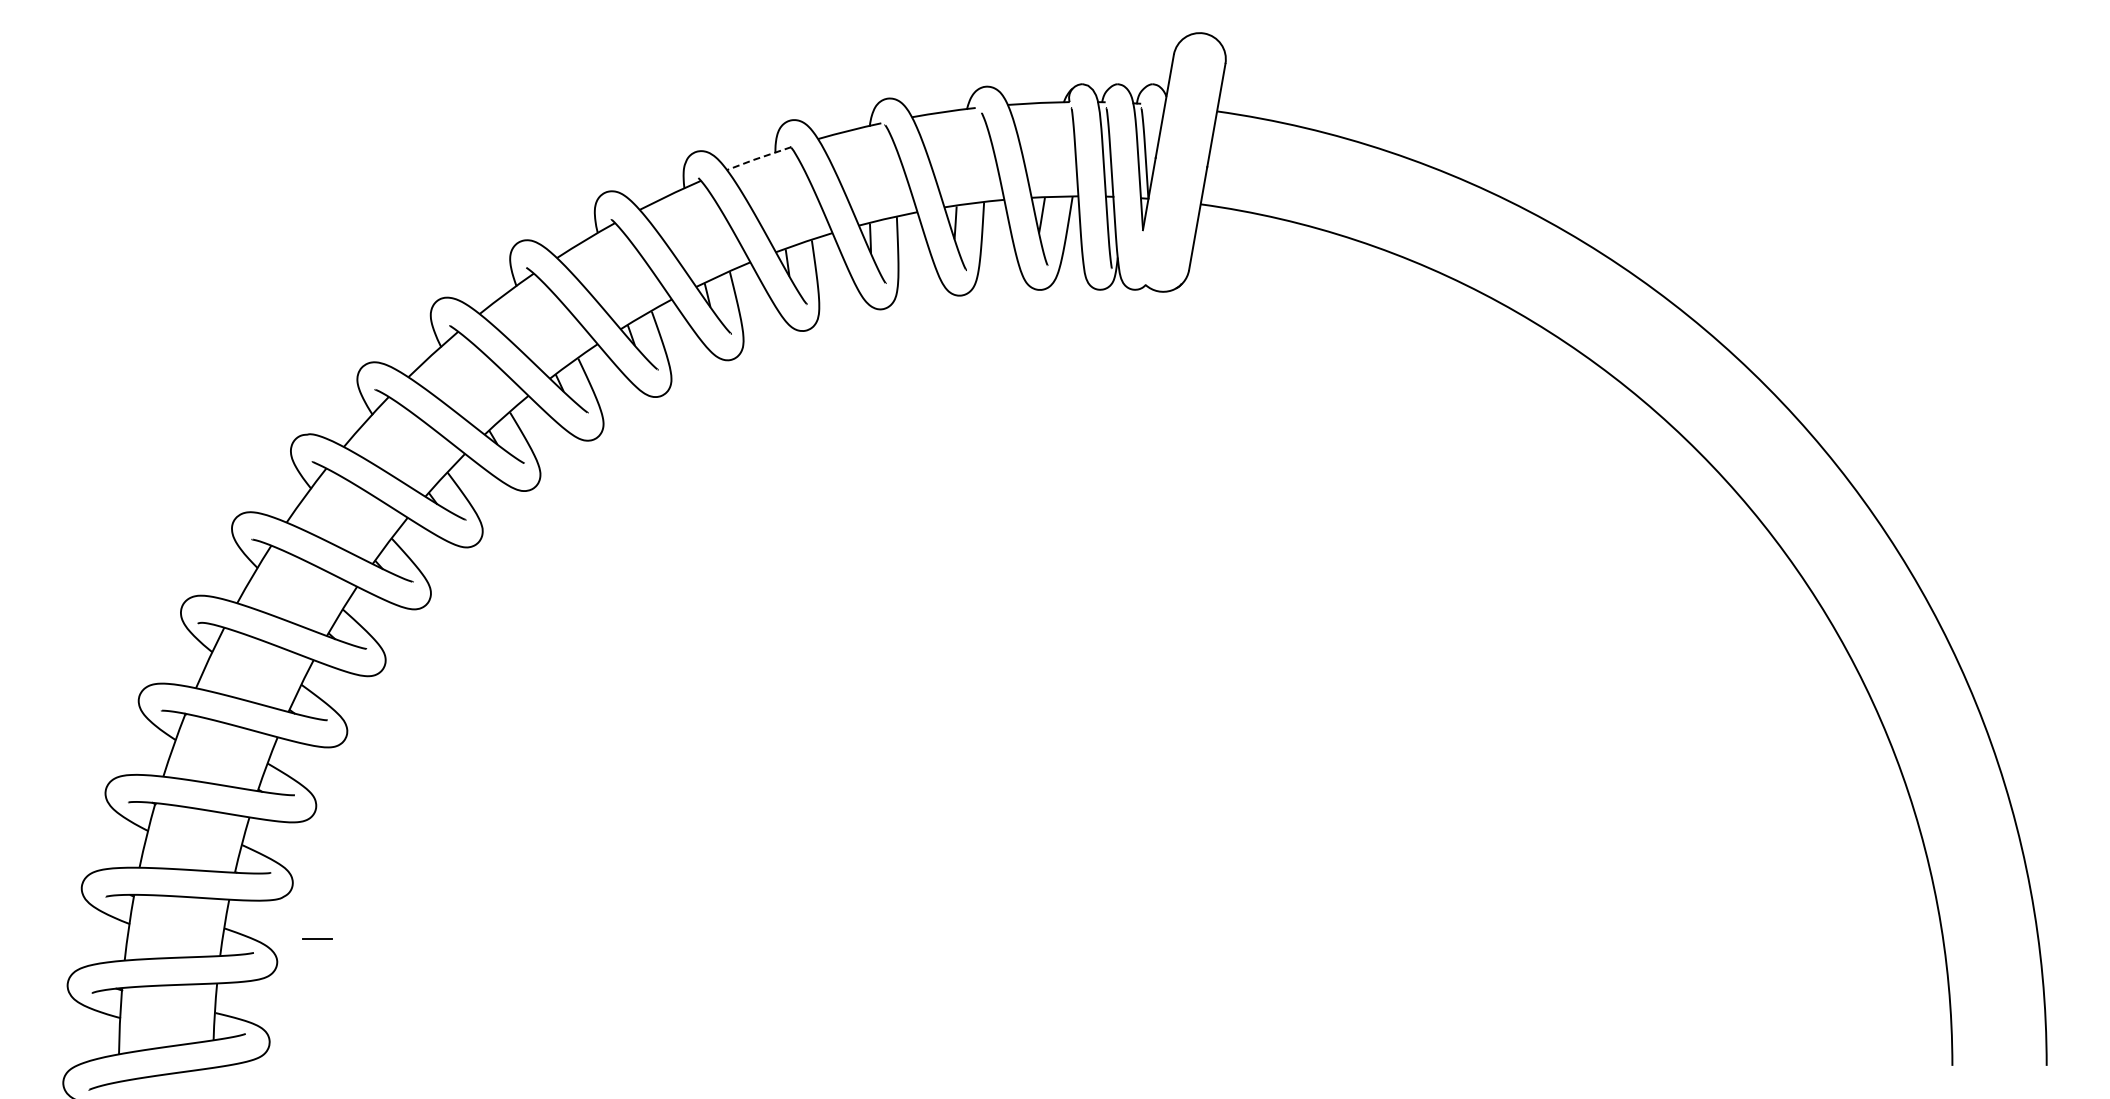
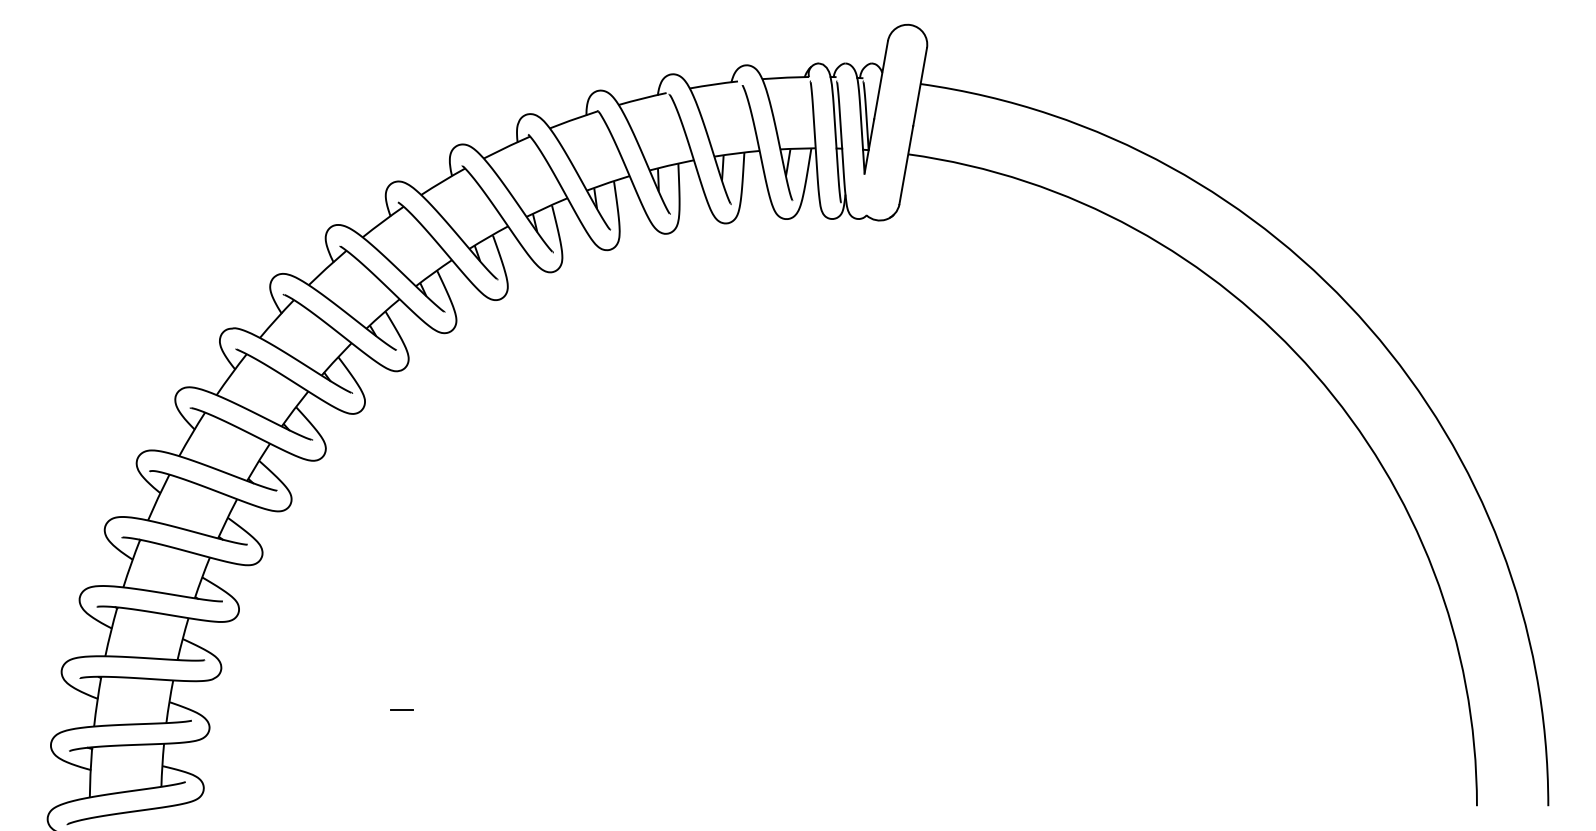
line: (758, 158) -> (573, 119), dashed -> solid
line: (317, 938) -> (402, 709), moved

